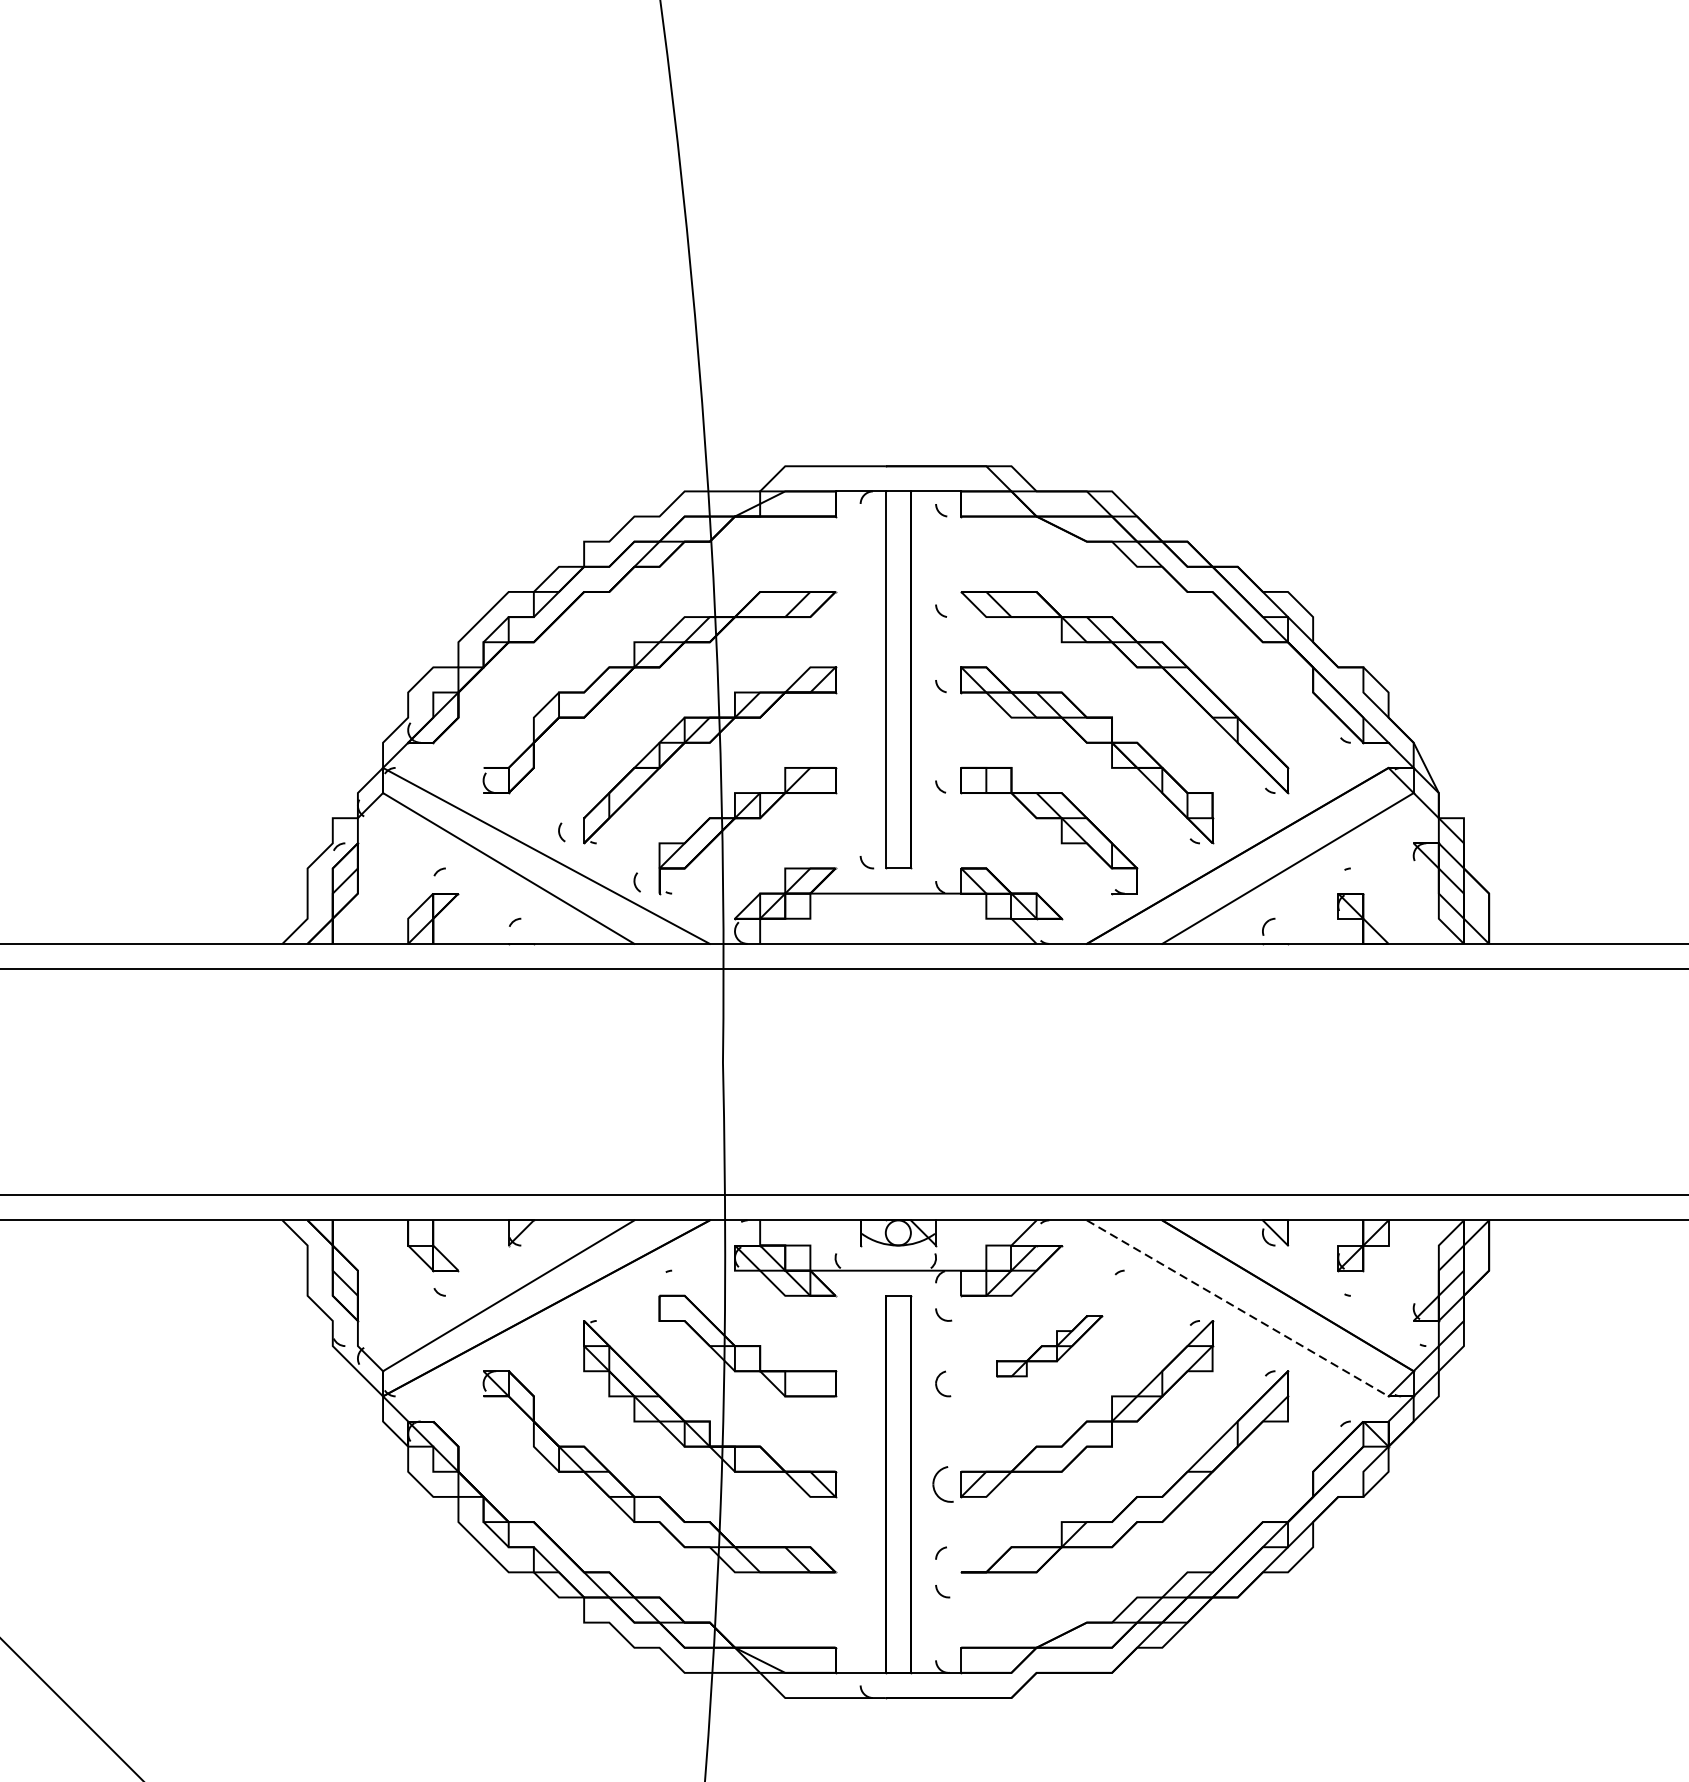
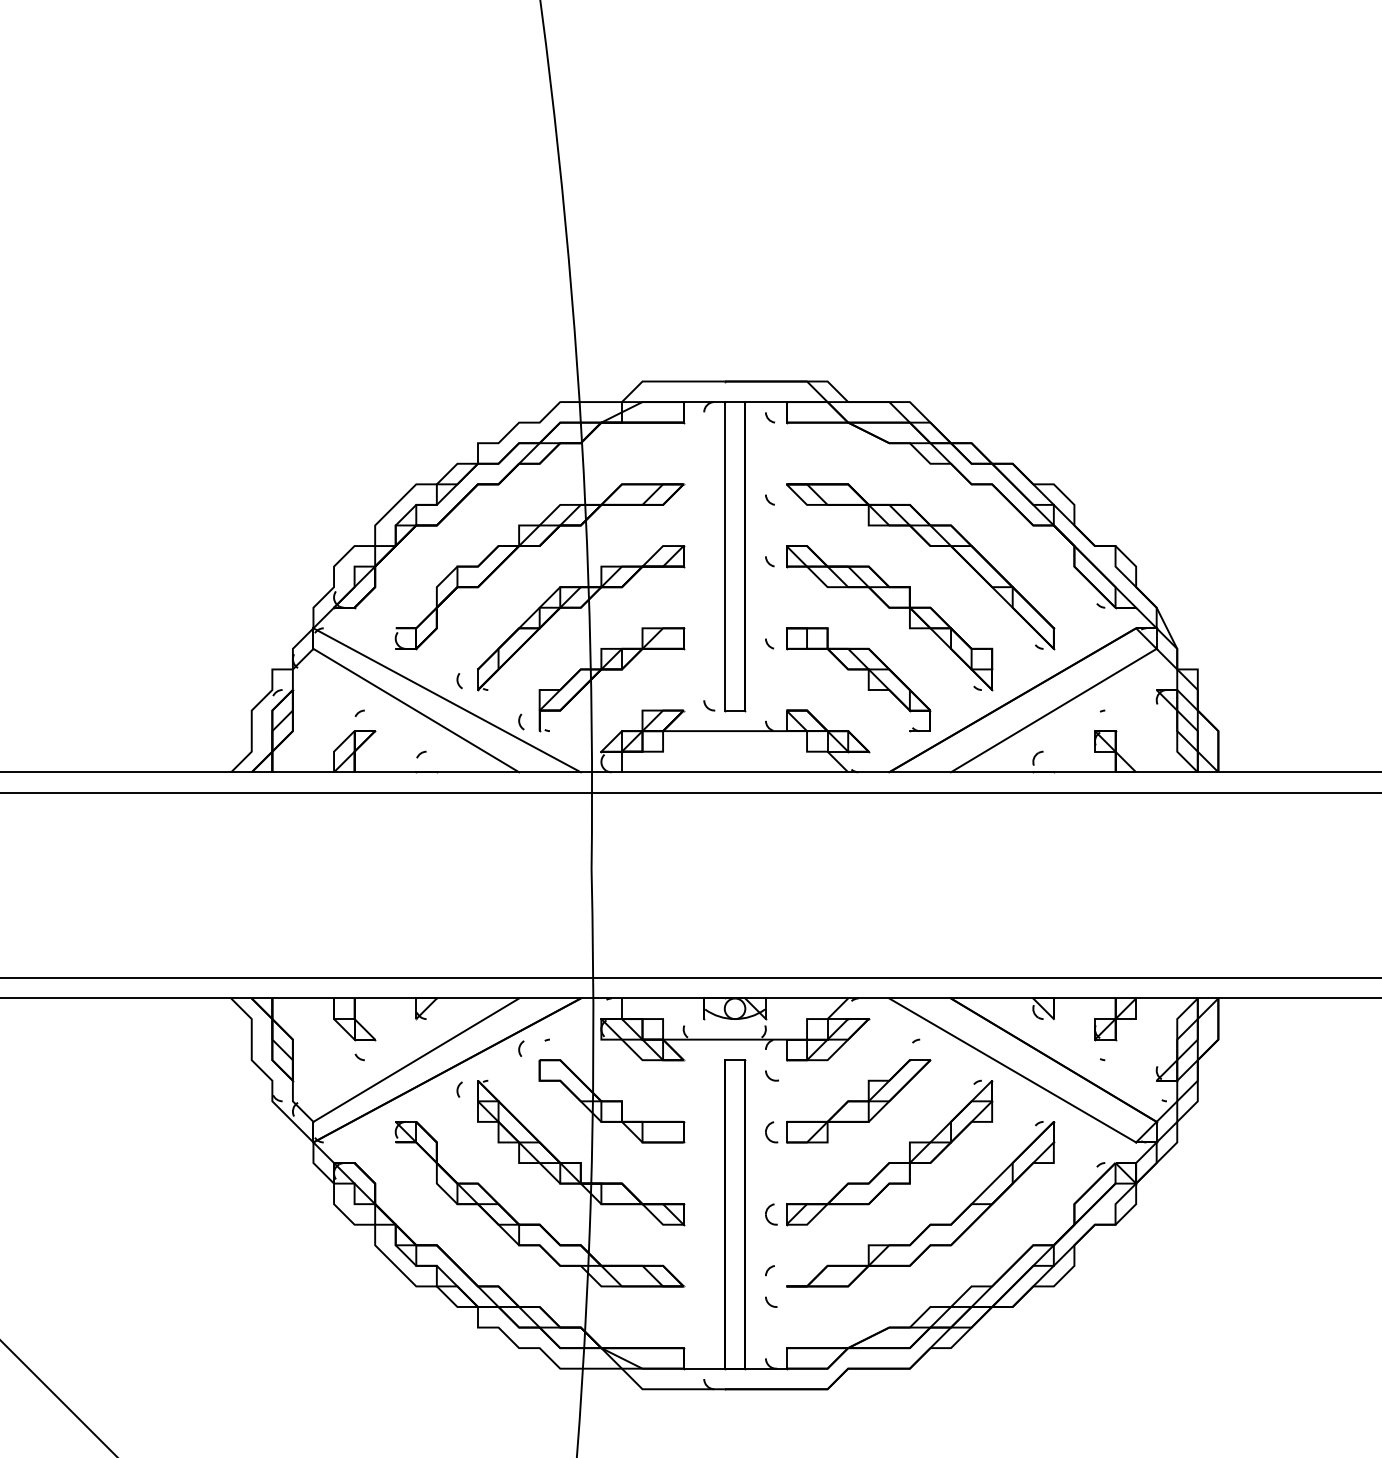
curve: (636, 1281) -> (520, 1048), added
line: (1237, 1308) -> (1012, 1070), dashed -> solid
curve: (560, 1331) -> (458, 1089), added
part: (1049, 1346) -> (858, 1101), size x1.67
part: (942, 1484) -> (771, 1214), size x0.71

